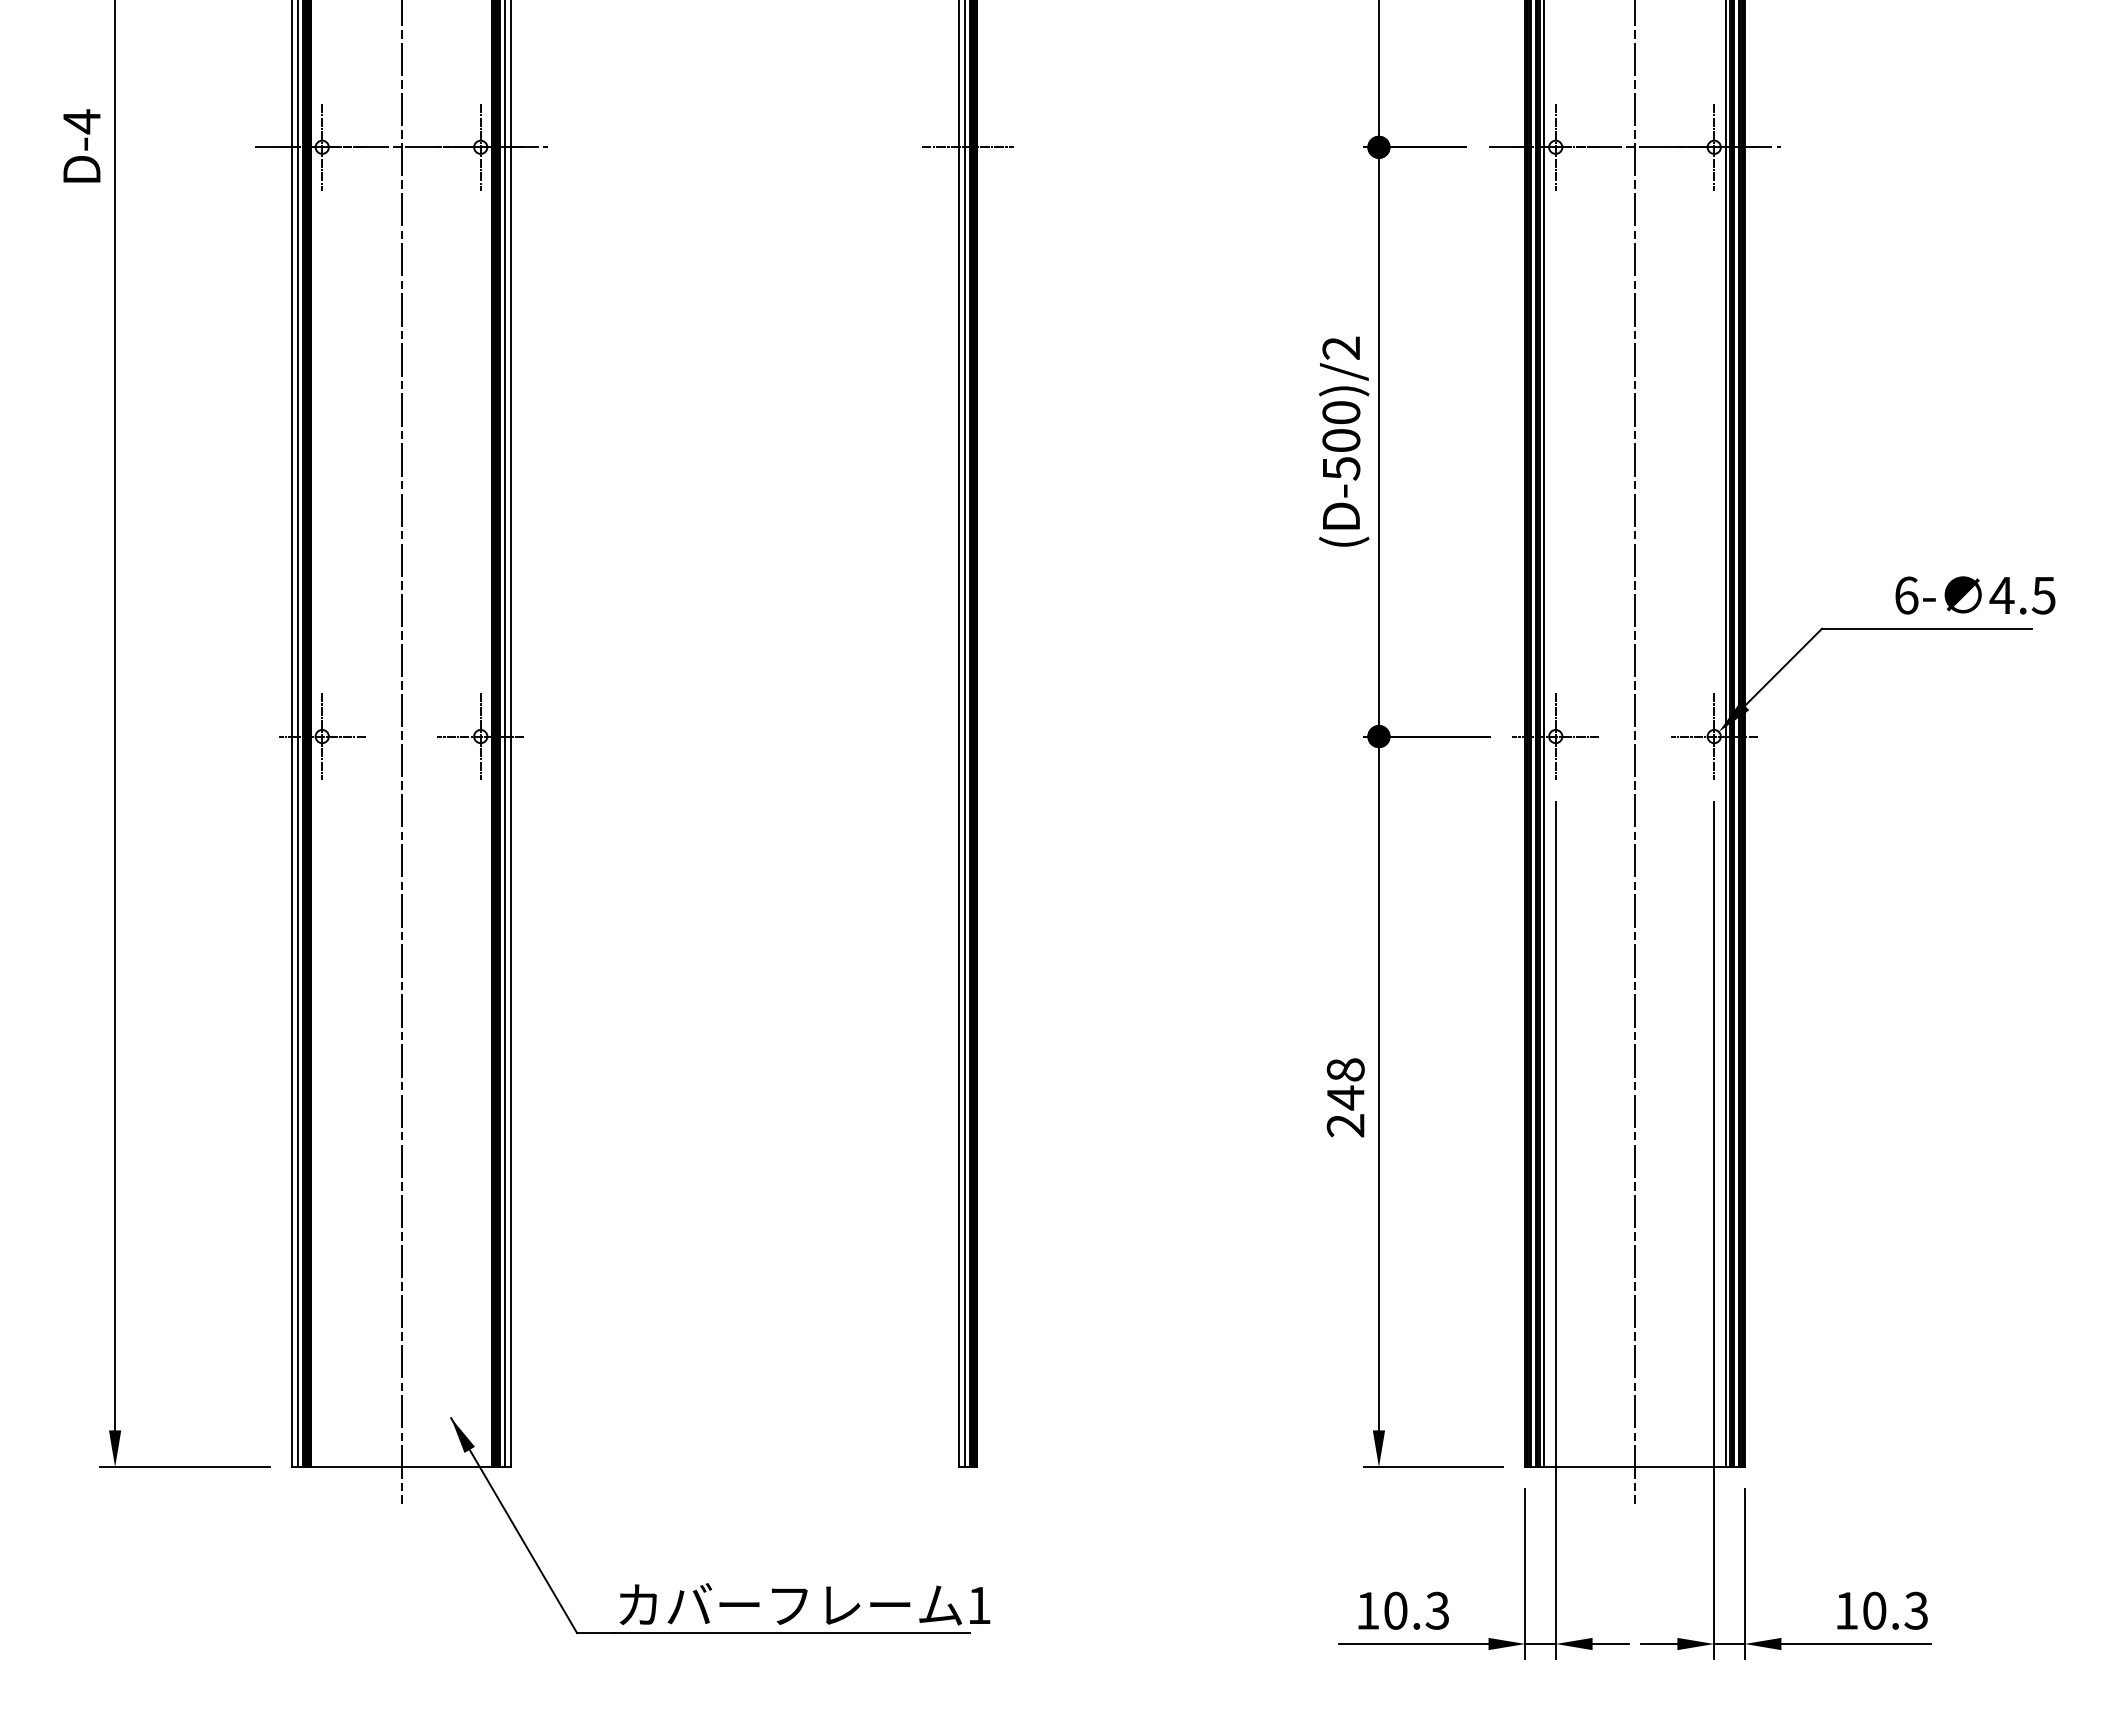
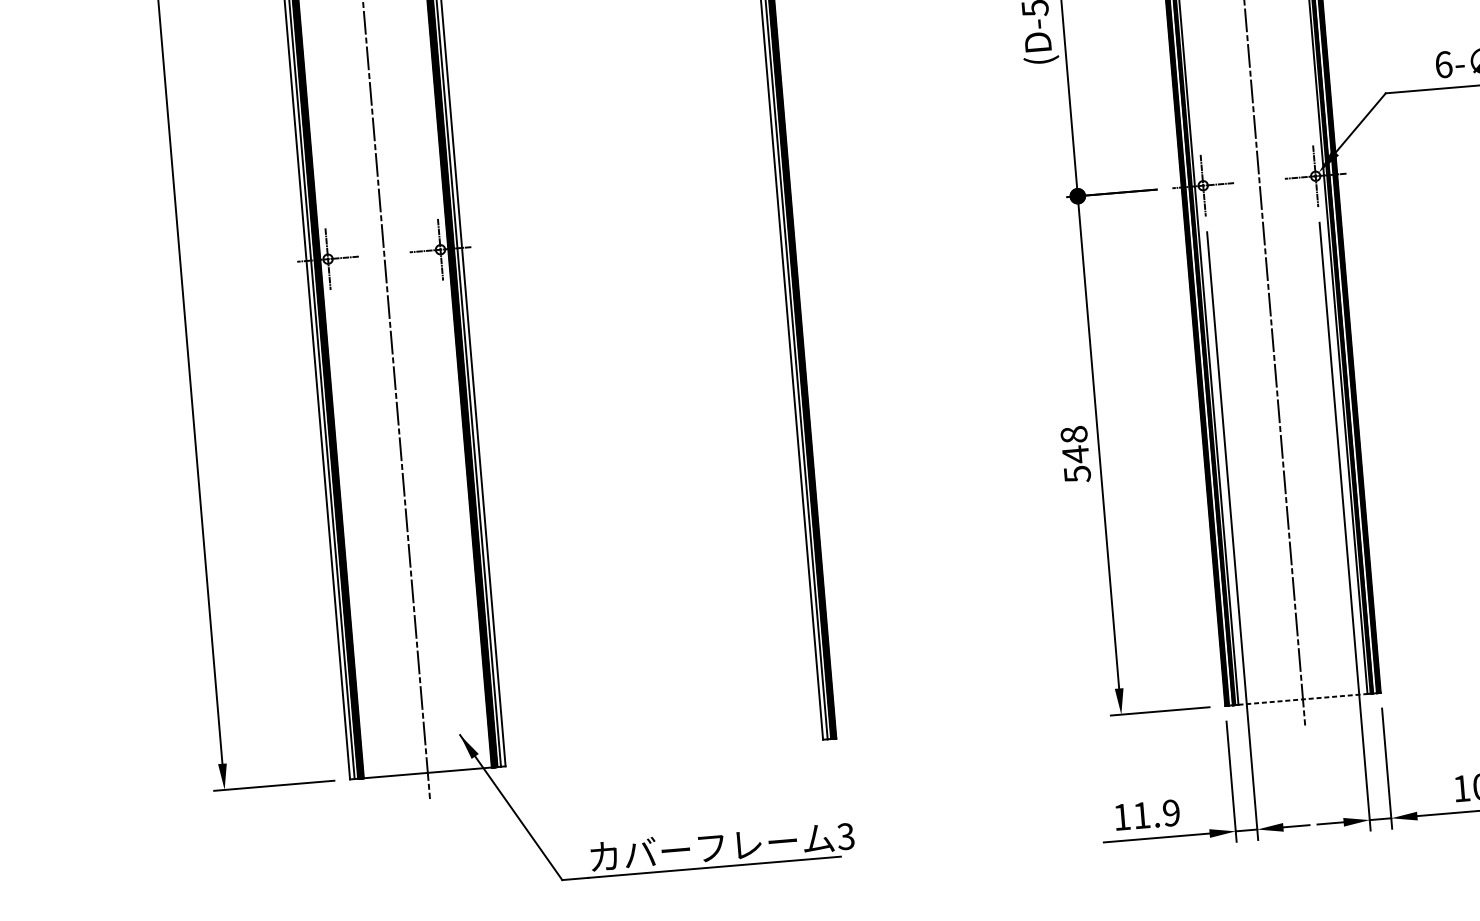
text: (1345, 1125) -> (1077, 474), 248 -> 548
line: (1634, 1467) -> (1302, 699), solid -> dashed
text: (978, 1605) -> (845, 836), 1 -> 3
text: (1416, 1610) -> (1156, 814), 10.3 -> 11.9

